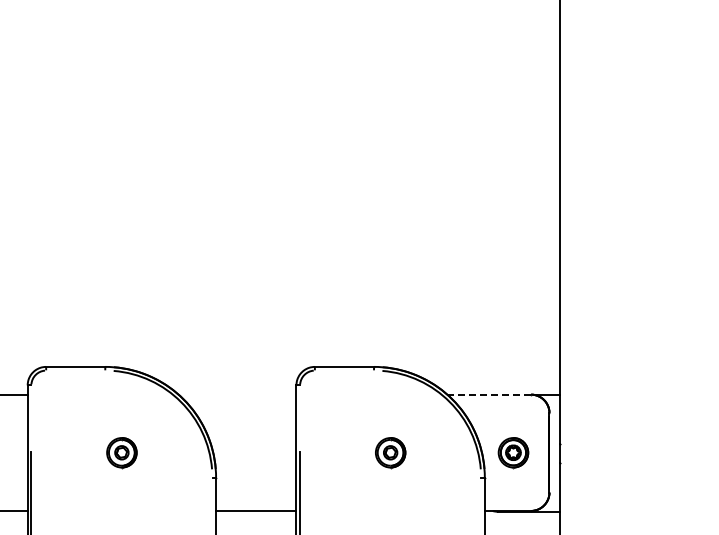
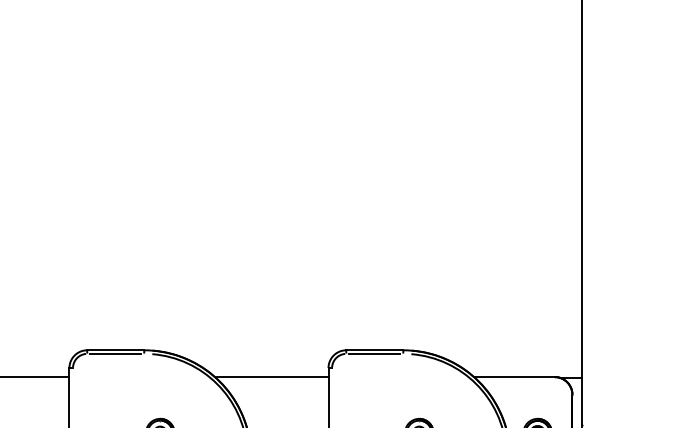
line: (75, 370) -> (115, 353), added
line: (344, 370) -> (374, 353), added
line: (237, 394) -> (271, 376), added
line: (489, 394) -> (514, 376), dashed -> solid

